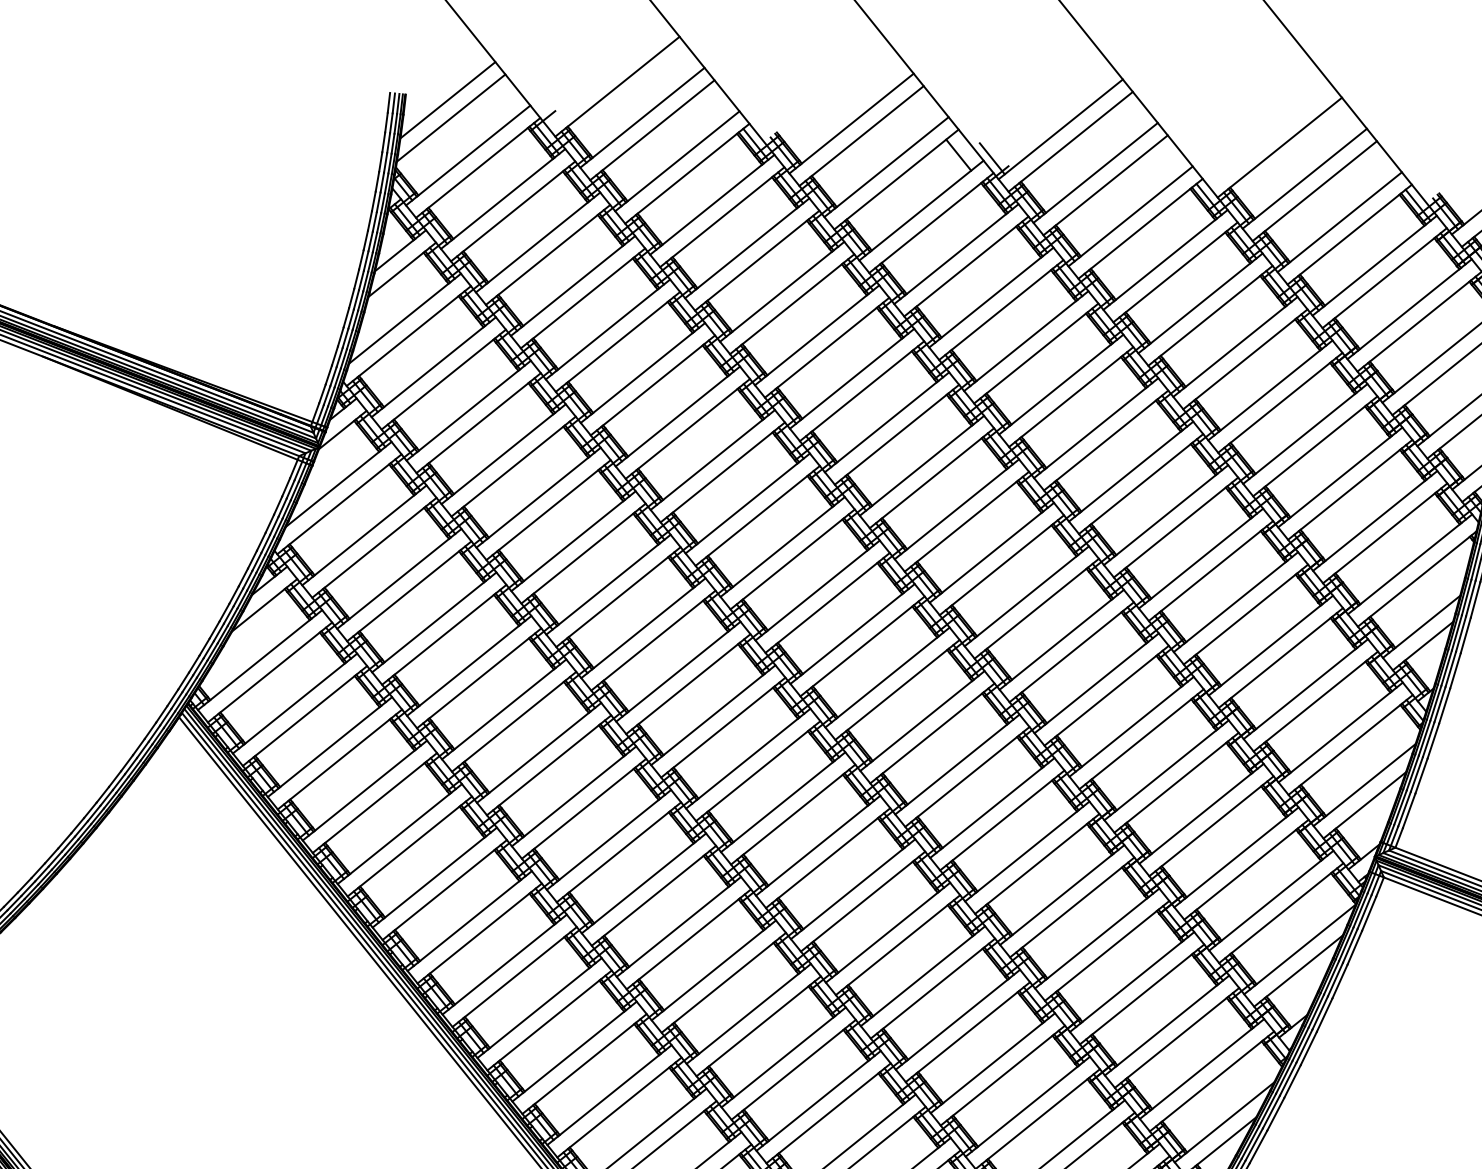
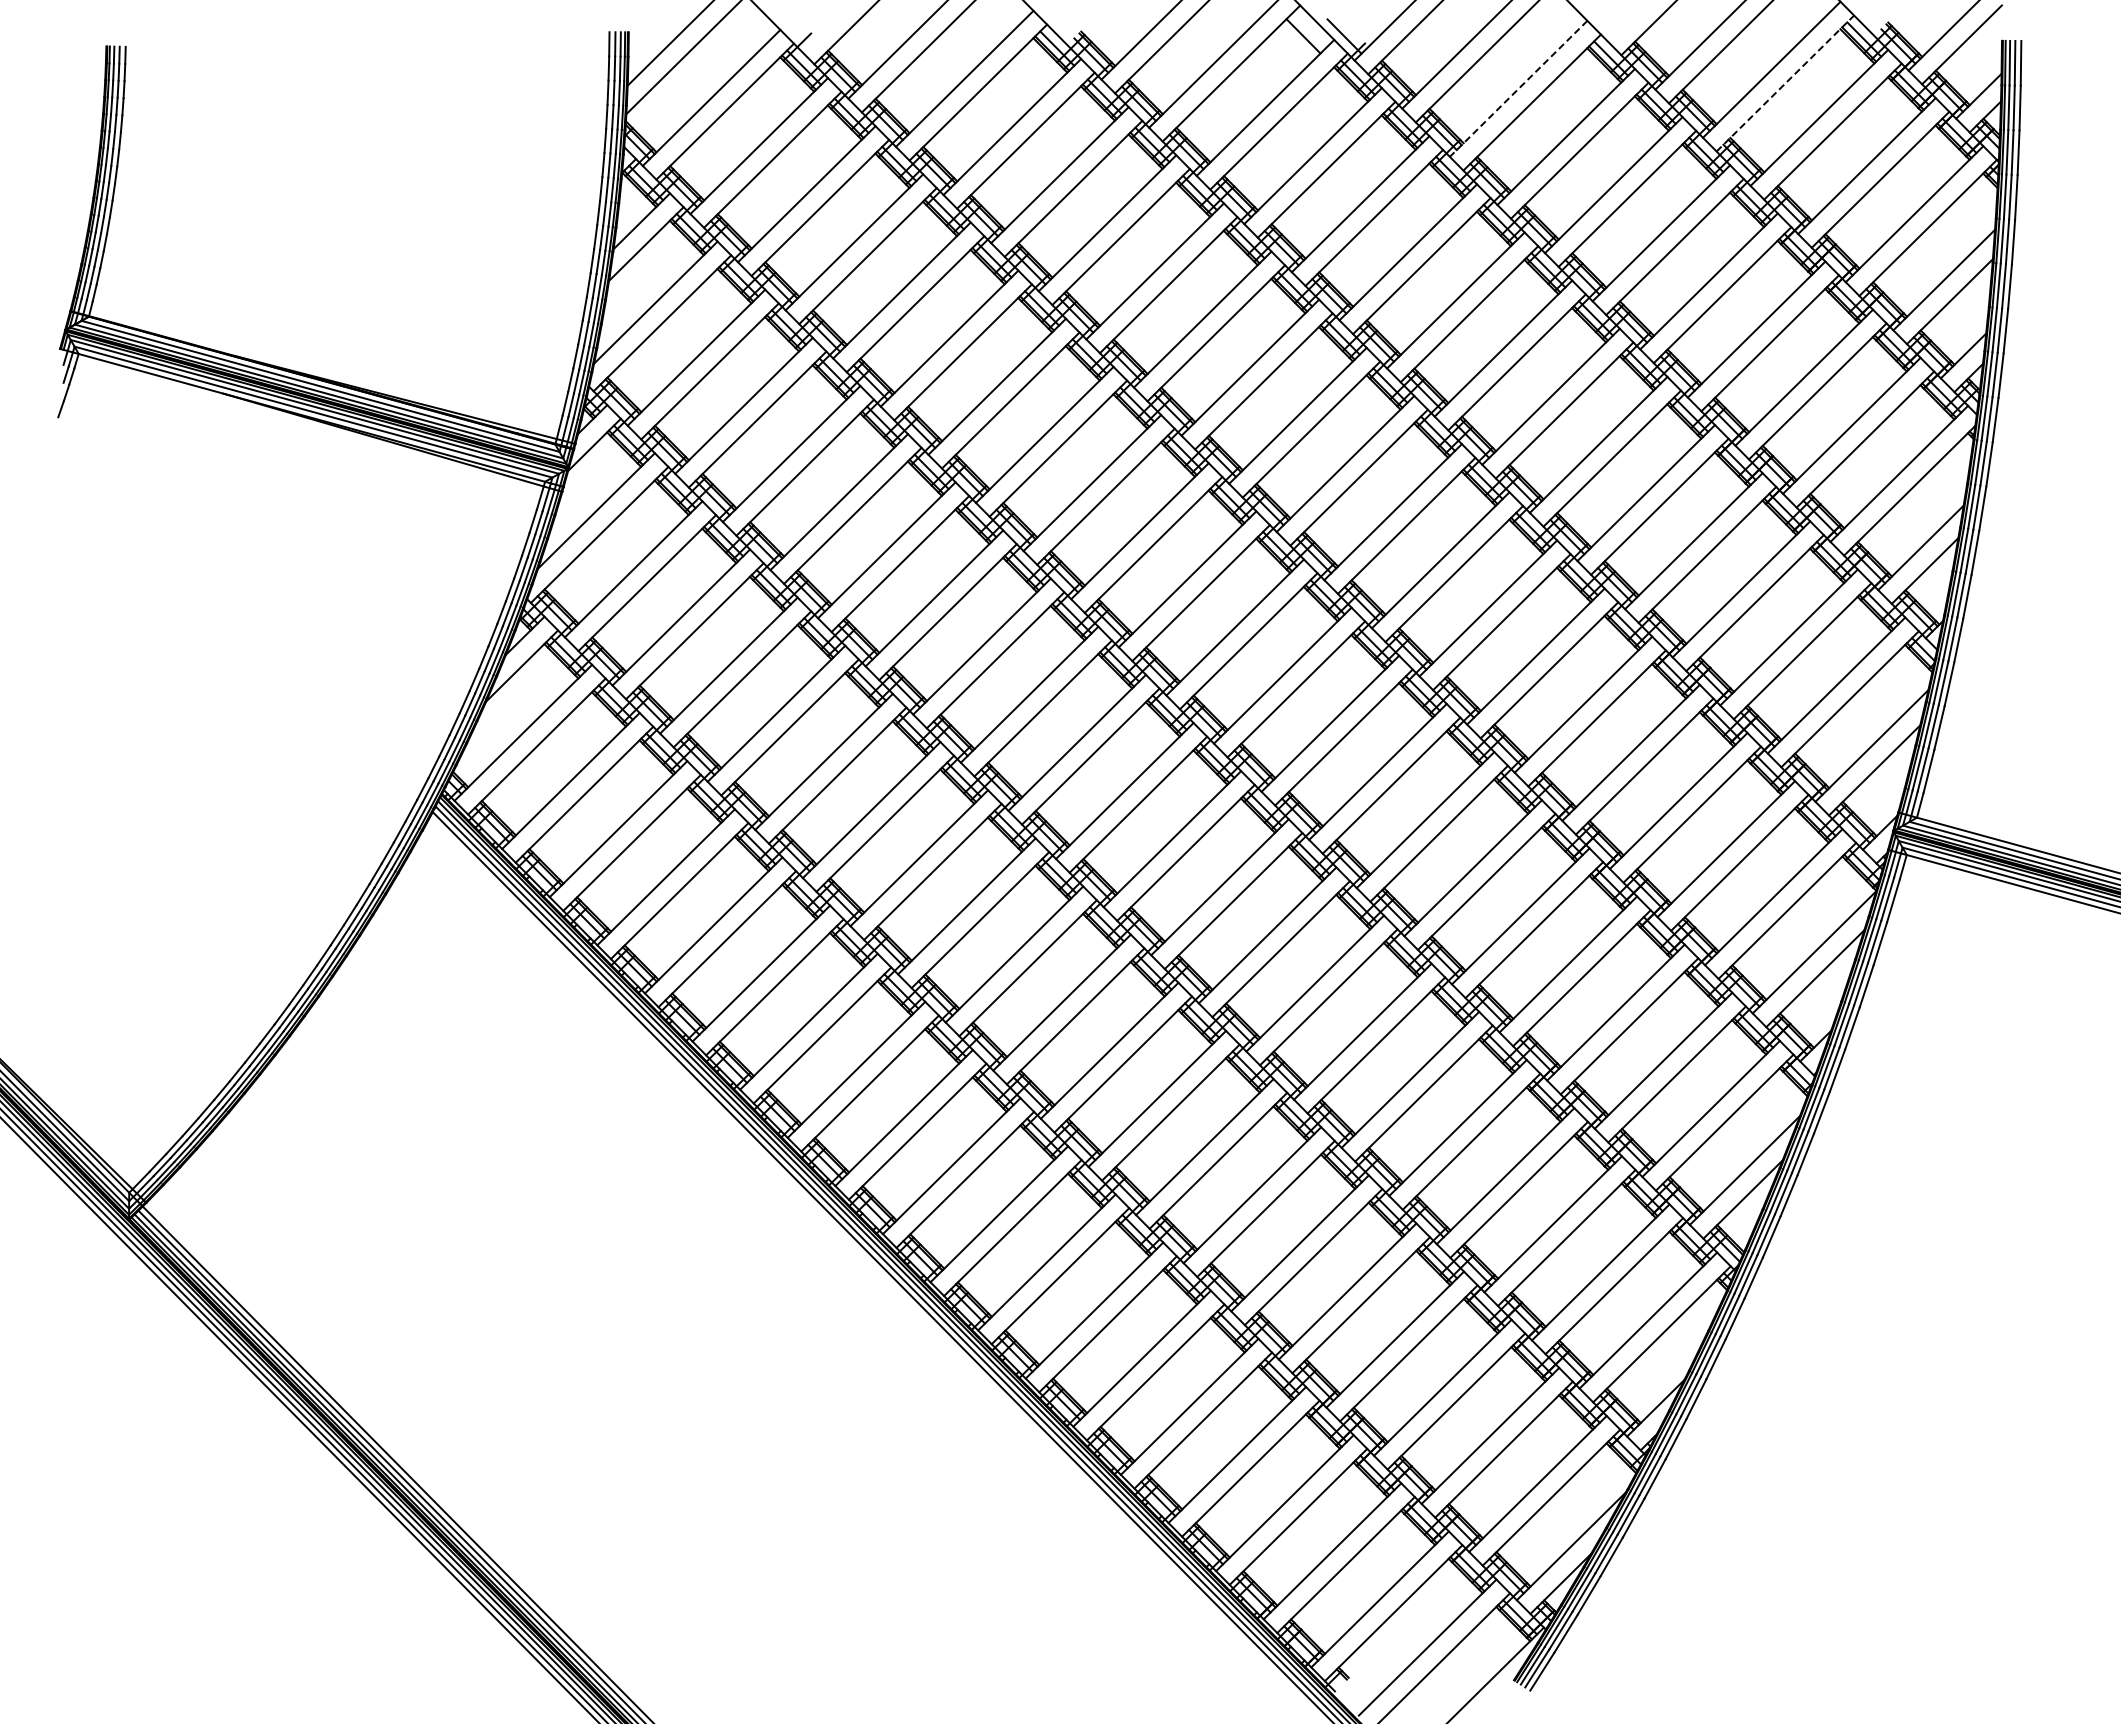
line: (1130, 216) -> (1518, 88), solid -> dashed
line: (1349, 234) -> (1785, 83), solid -> dashed

